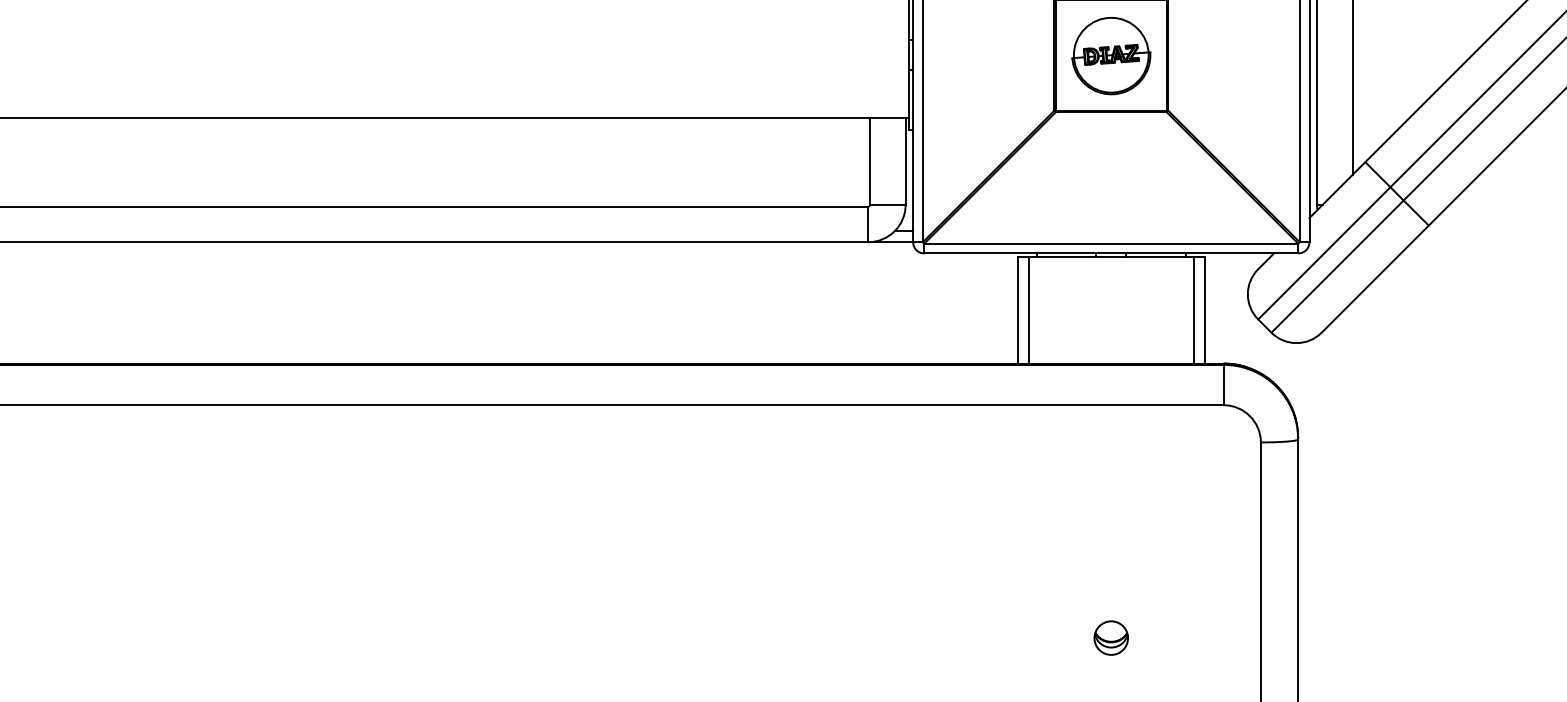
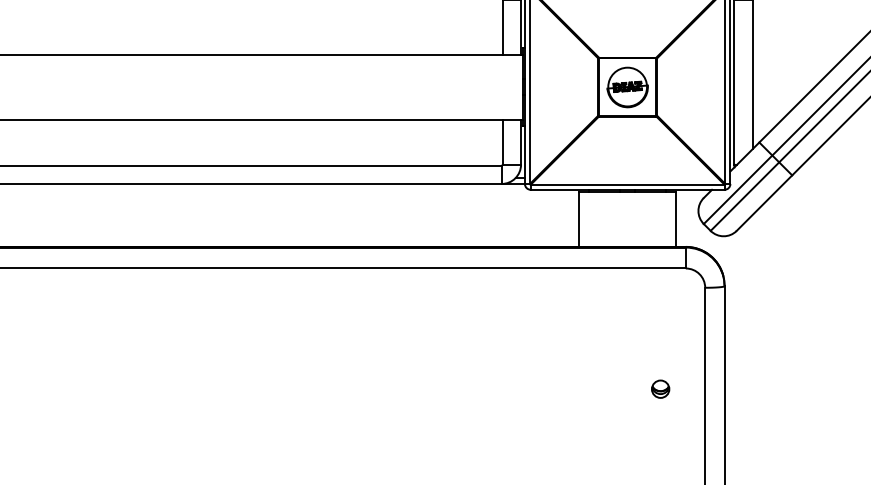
line: (1029, 308) -> (585, 218), removed
line: (1193, 308) -> (670, 218), removed
part: (1110, 636) -> (660, 388), moved

